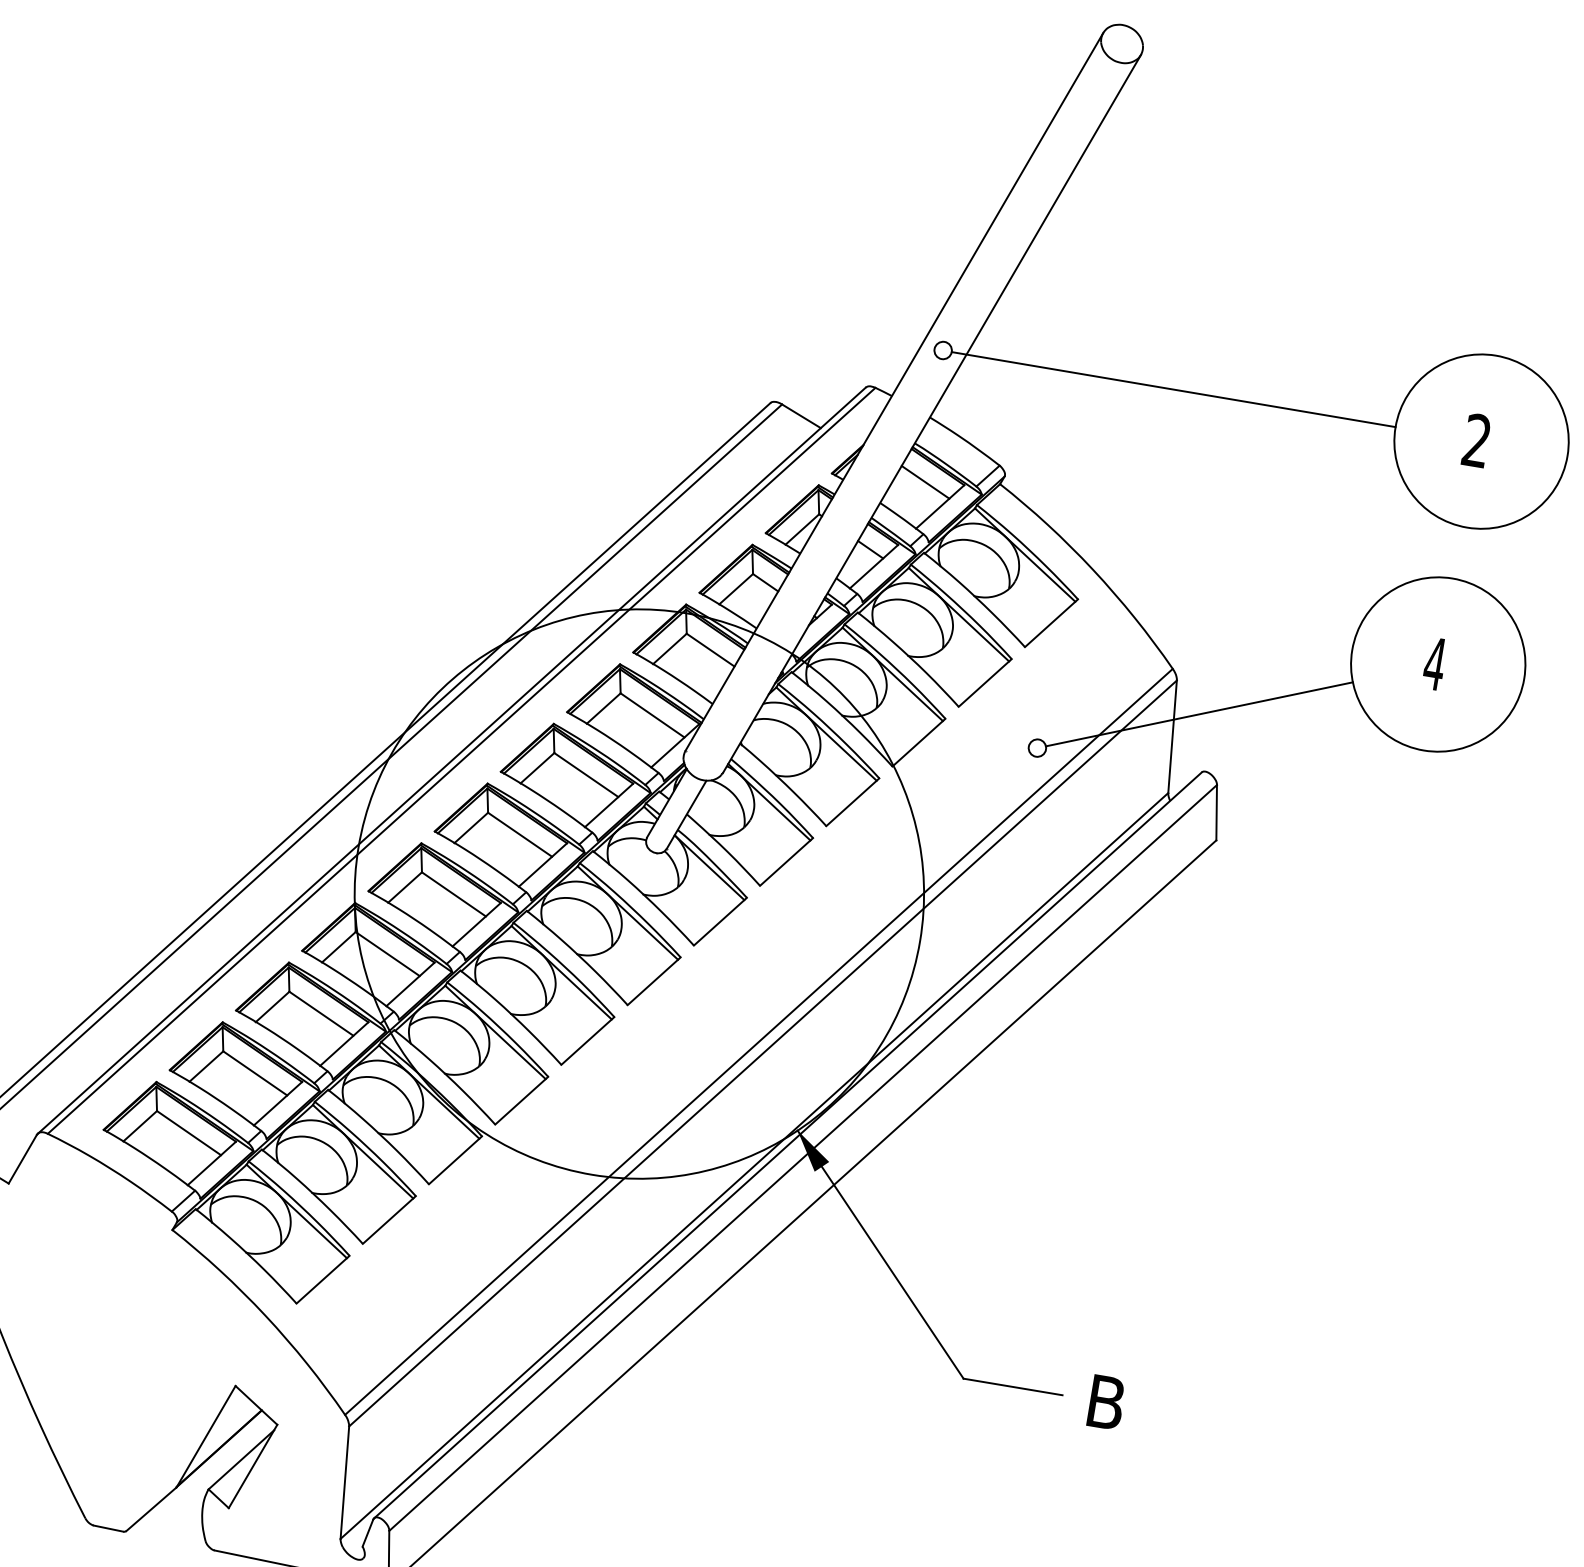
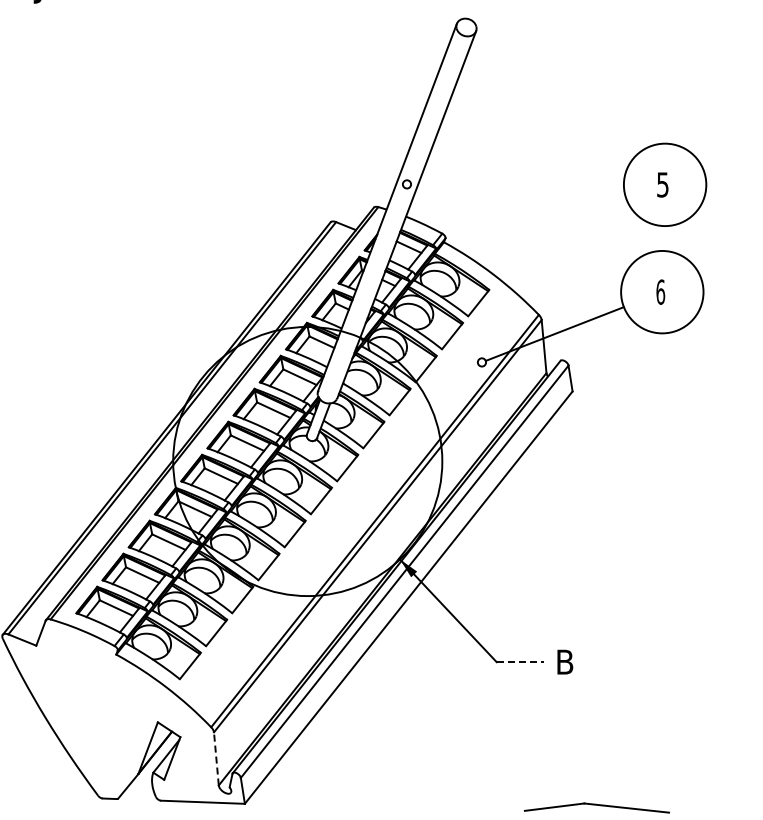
line: (1173, 389) -> (517, 184), removed
text: (1476, 439) -> (662, 184), 2 -> 5
text: (1434, 662) -> (660, 291), 4 -> 6
line: (1013, 1387) -> (520, 662), solid -> dashed
line: (345, 1481) -> (216, 758), solid -> dashed

